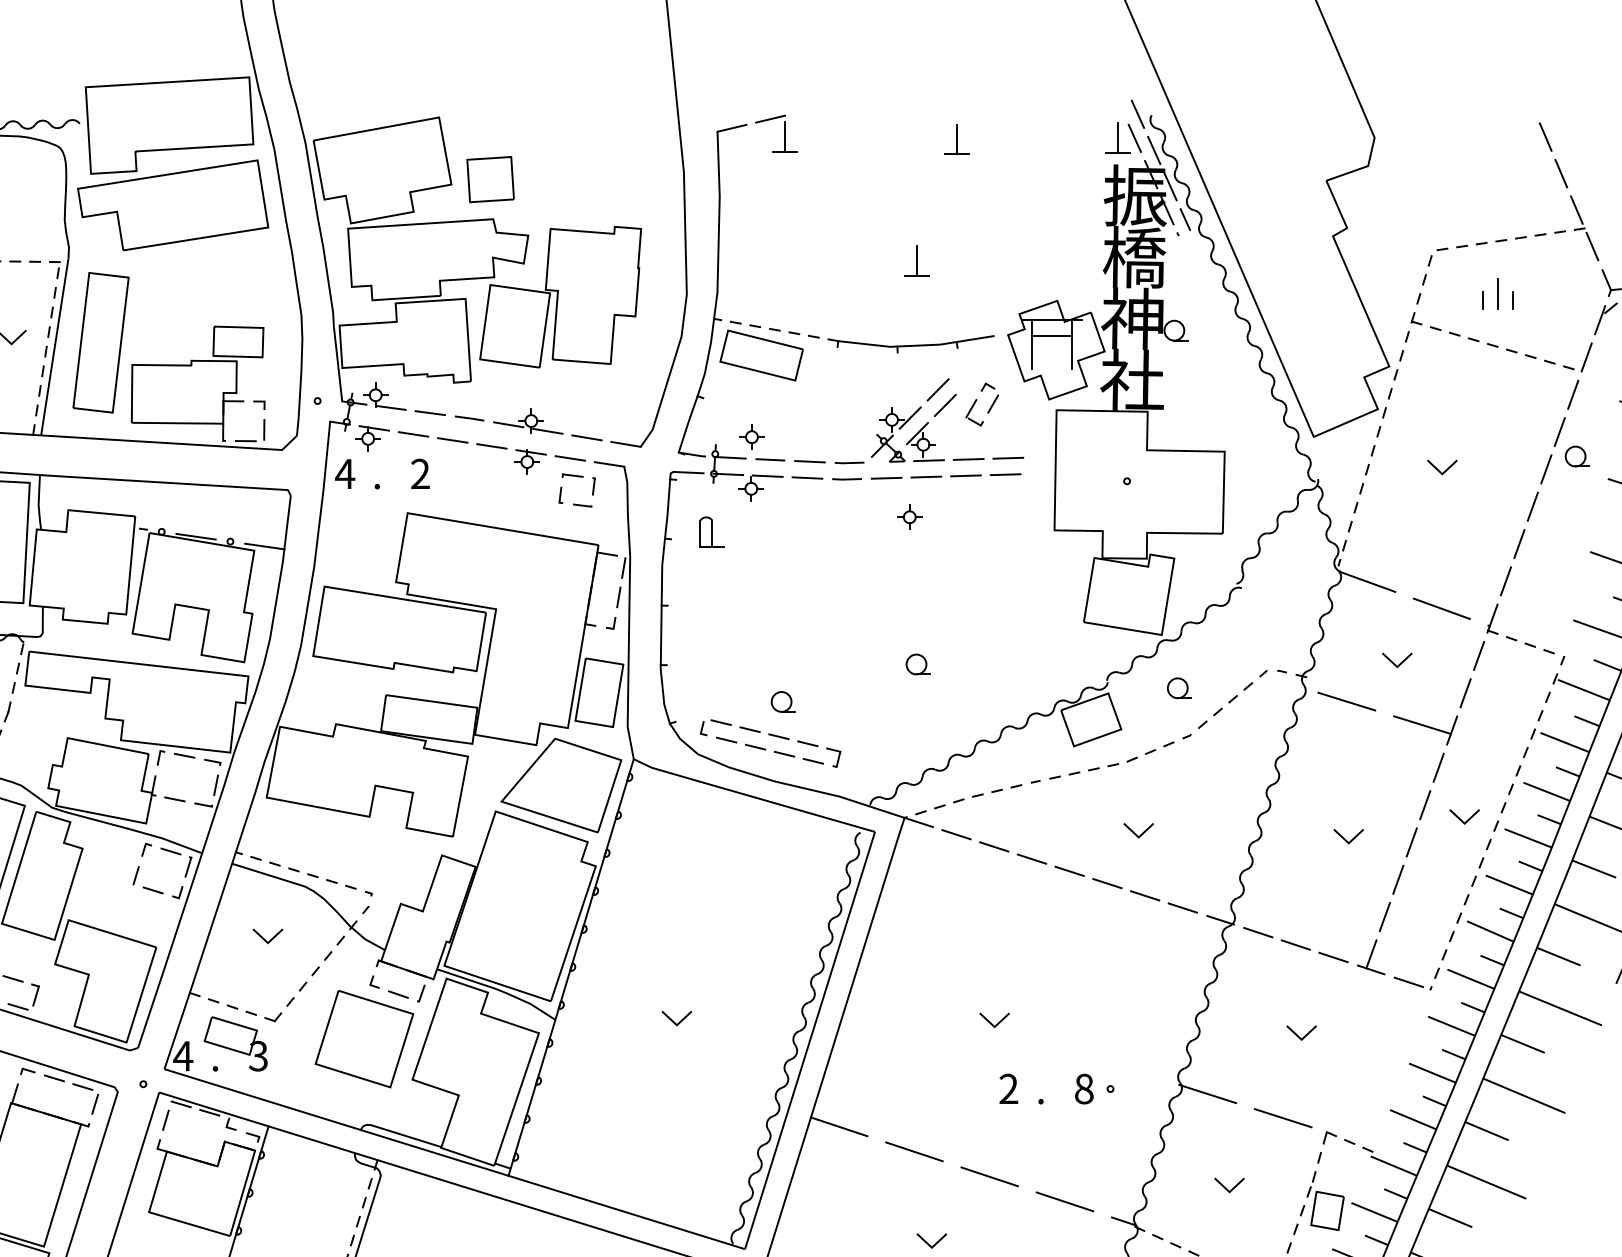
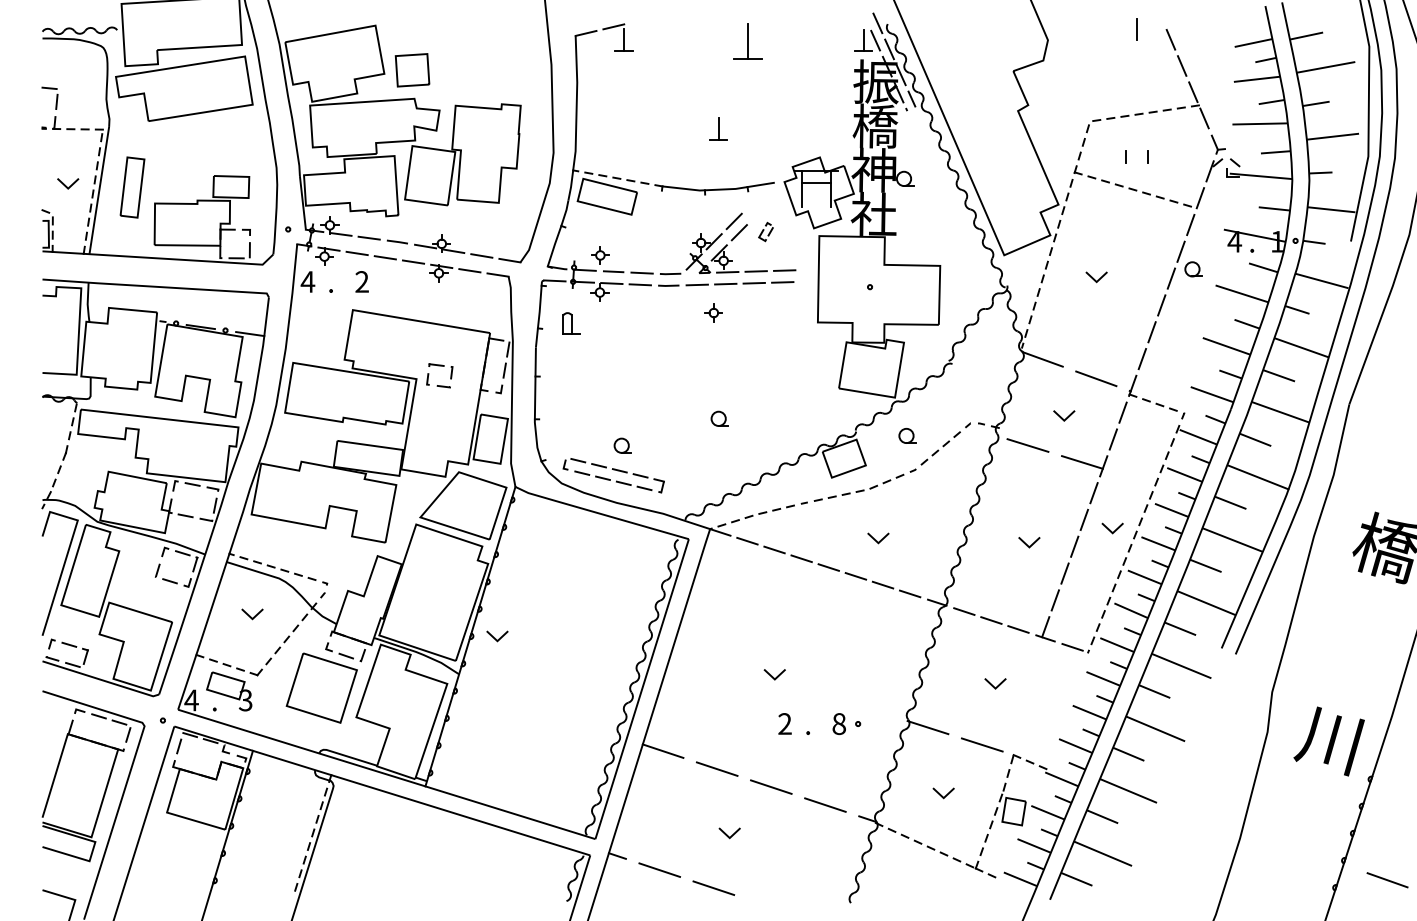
part: (956, 139) -> (747, 41), size x1.6
line: (1497, 293) -> (1136, 29), moved
part: (101, 342) -> (132, 187), size x0.6
part: (981, 403) -> (765, 231), size x0.6
part: (576, 477) -> (439, 366), moved
line: (679, 1020) -> (499, 637), moved

